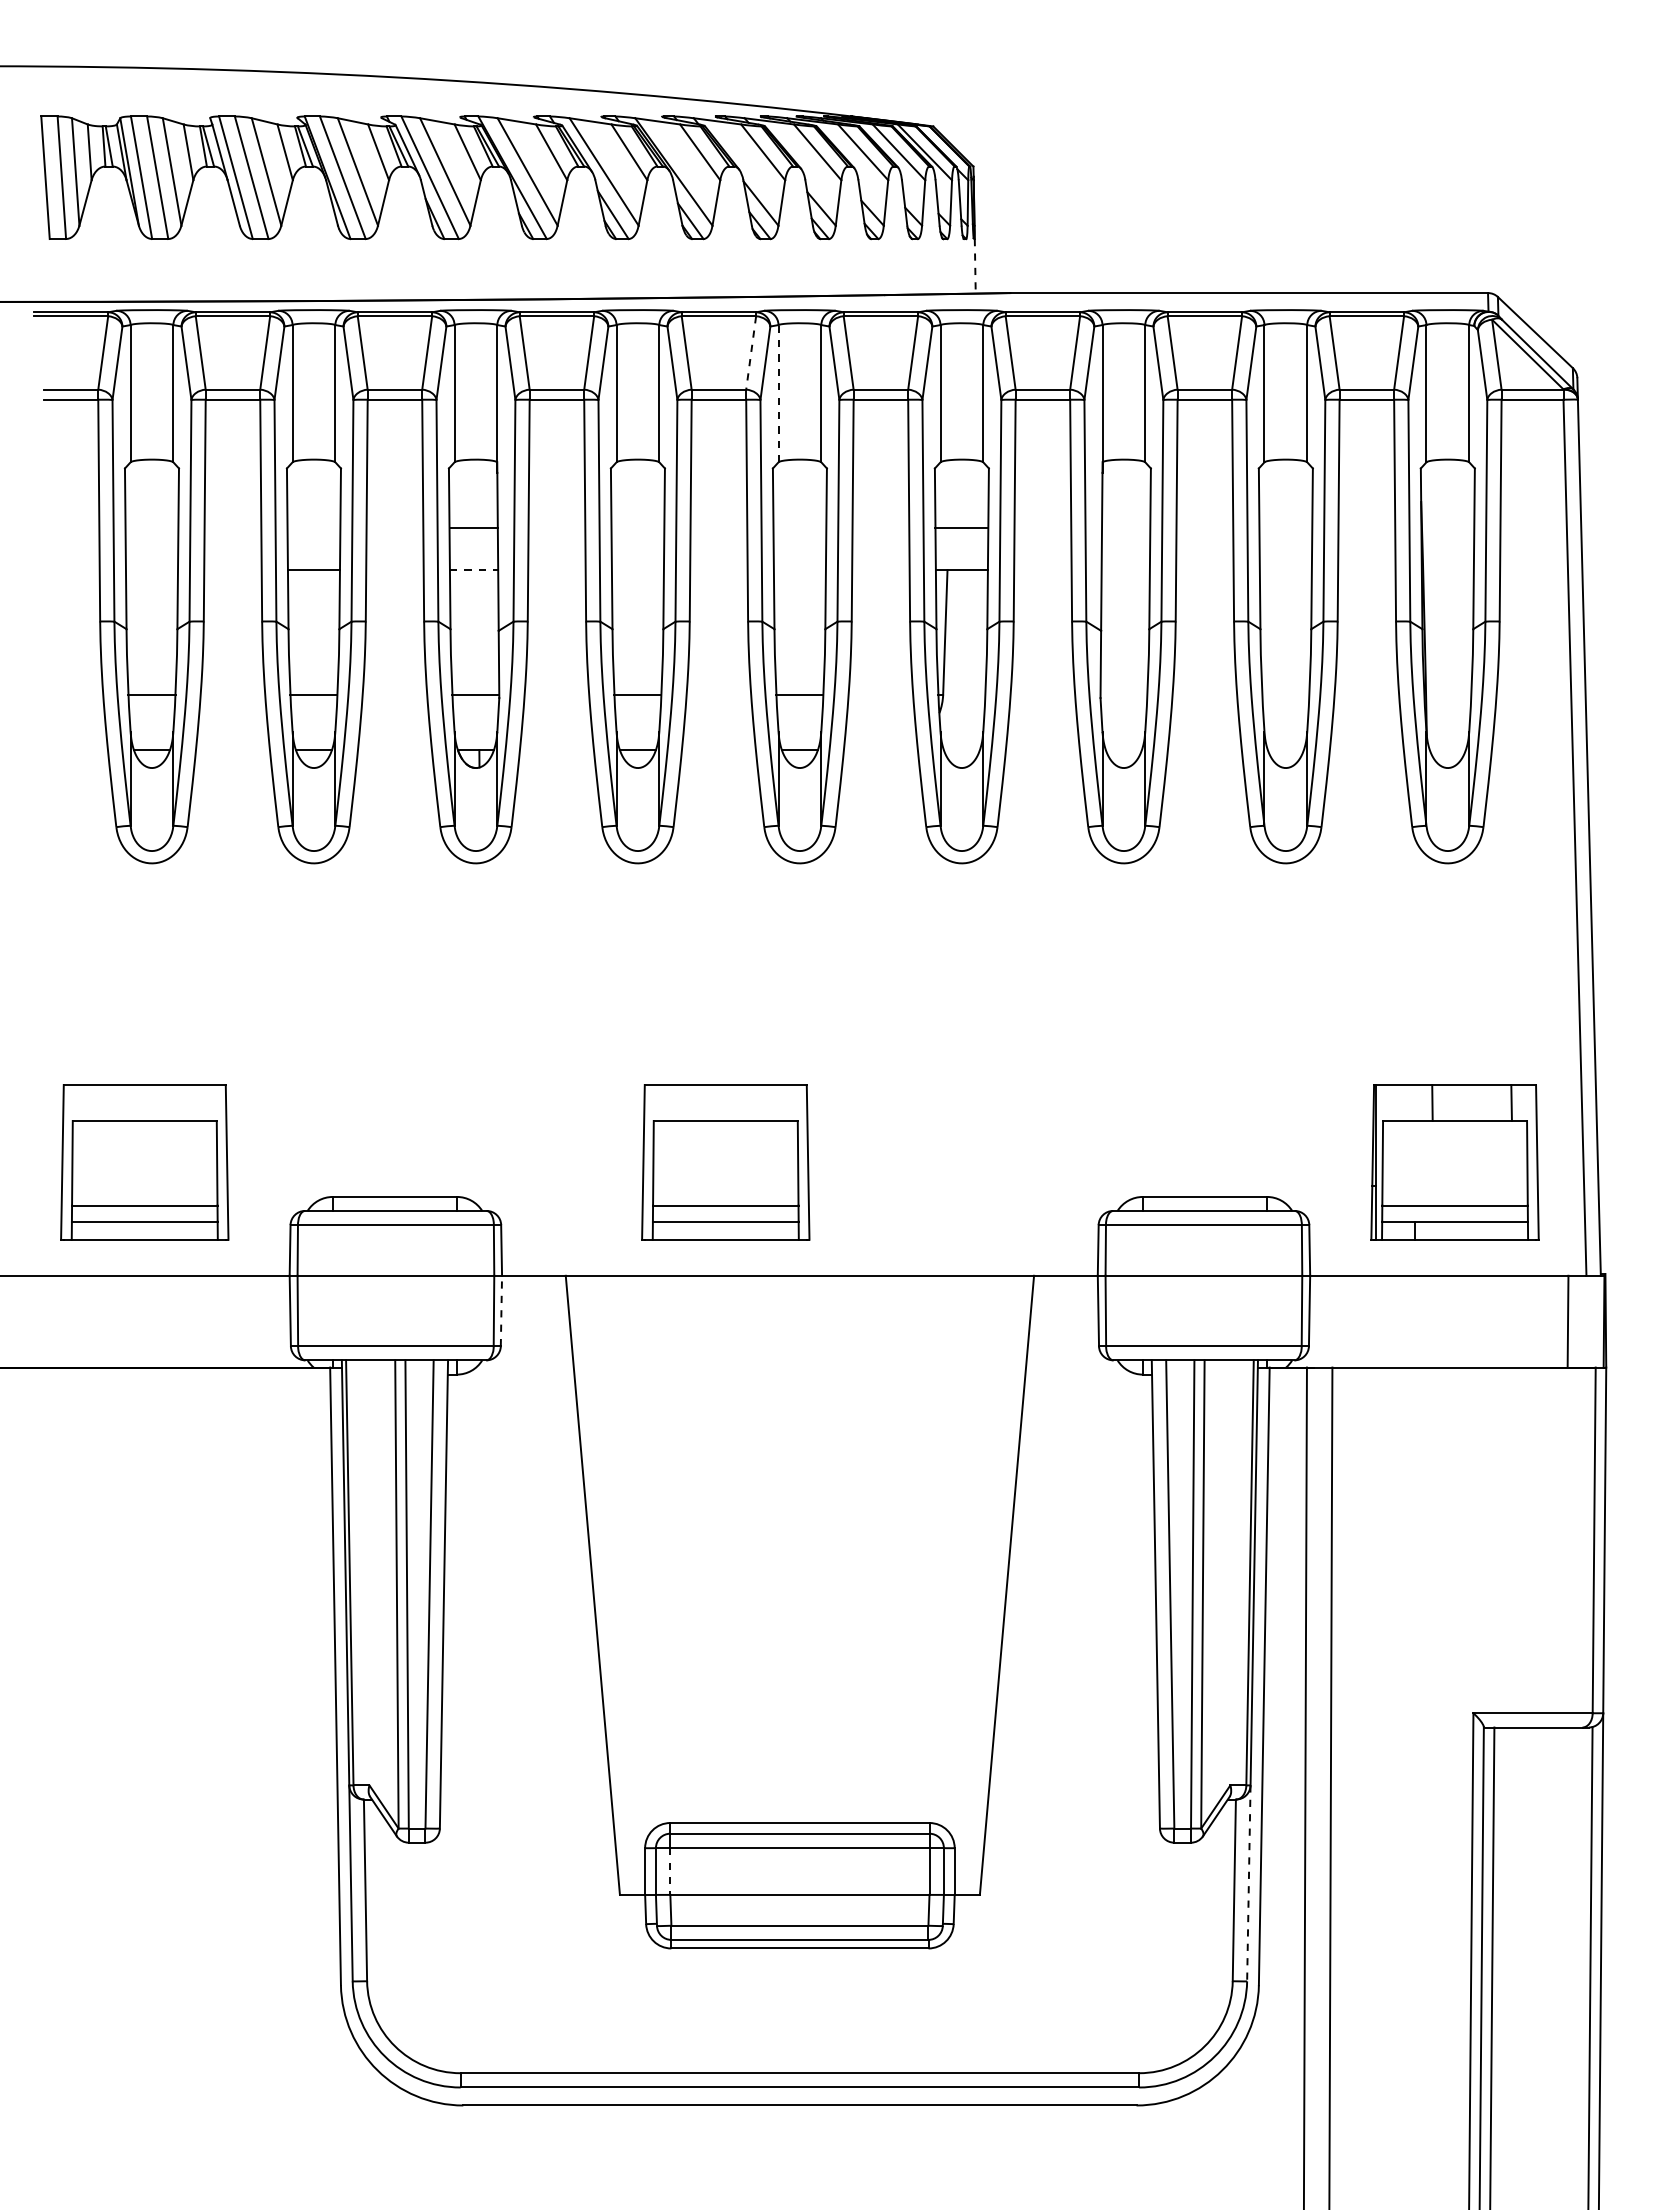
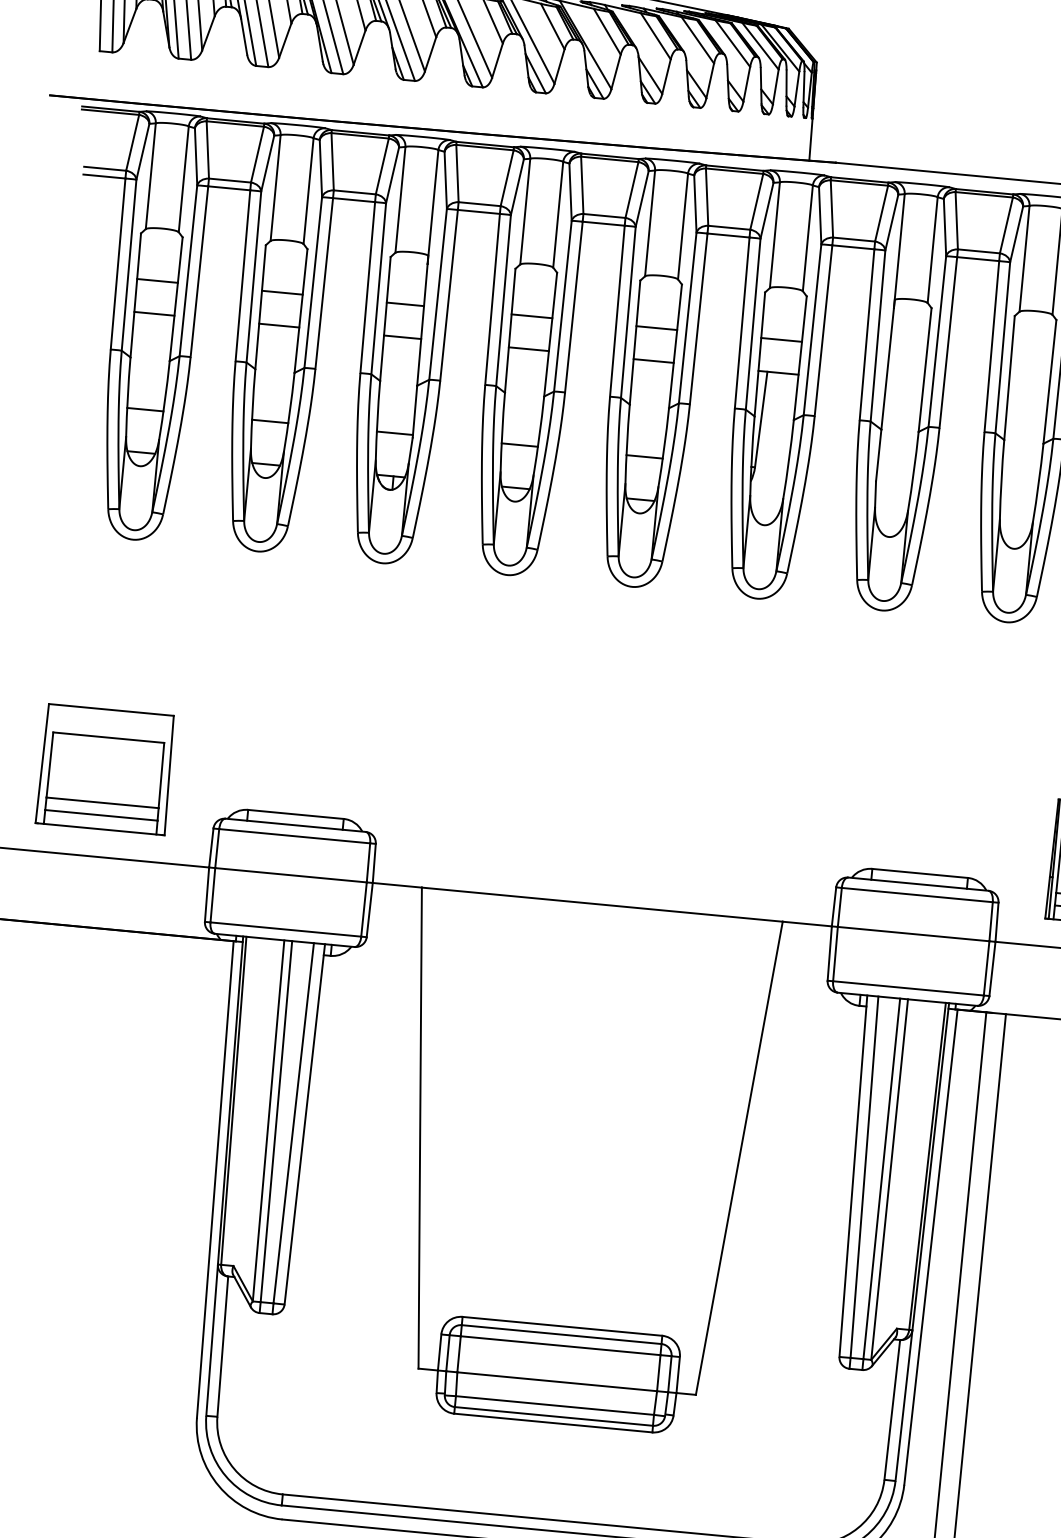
line: (975, 266) -> (811, 139), dashed -> solid
line: (751, 353) -> (632, 190), dashed -> solid
line: (778, 393) -> (650, 223), dashed -> solid
line: (151, 527) -> (157, 280), added
line: (313, 527) -> (282, 292), added
line: (637, 527) -> (531, 316), added
line: (799, 527) -> (656, 328), added
line: (151, 570) -> (154, 313), added
line: (474, 570) -> (402, 337), dashed -> solid
line: (637, 570) -> (528, 349), added
line: (799, 570) -> (653, 361), added
part: (725, 1162) -> (553, 811), removed
line: (501, 1310) -> (369, 909), dashed -> solid
line: (670, 1872) -> (459, 1355), dashed -> solid
line: (1248, 1883) -> (903, 1405), dashed -> solid

